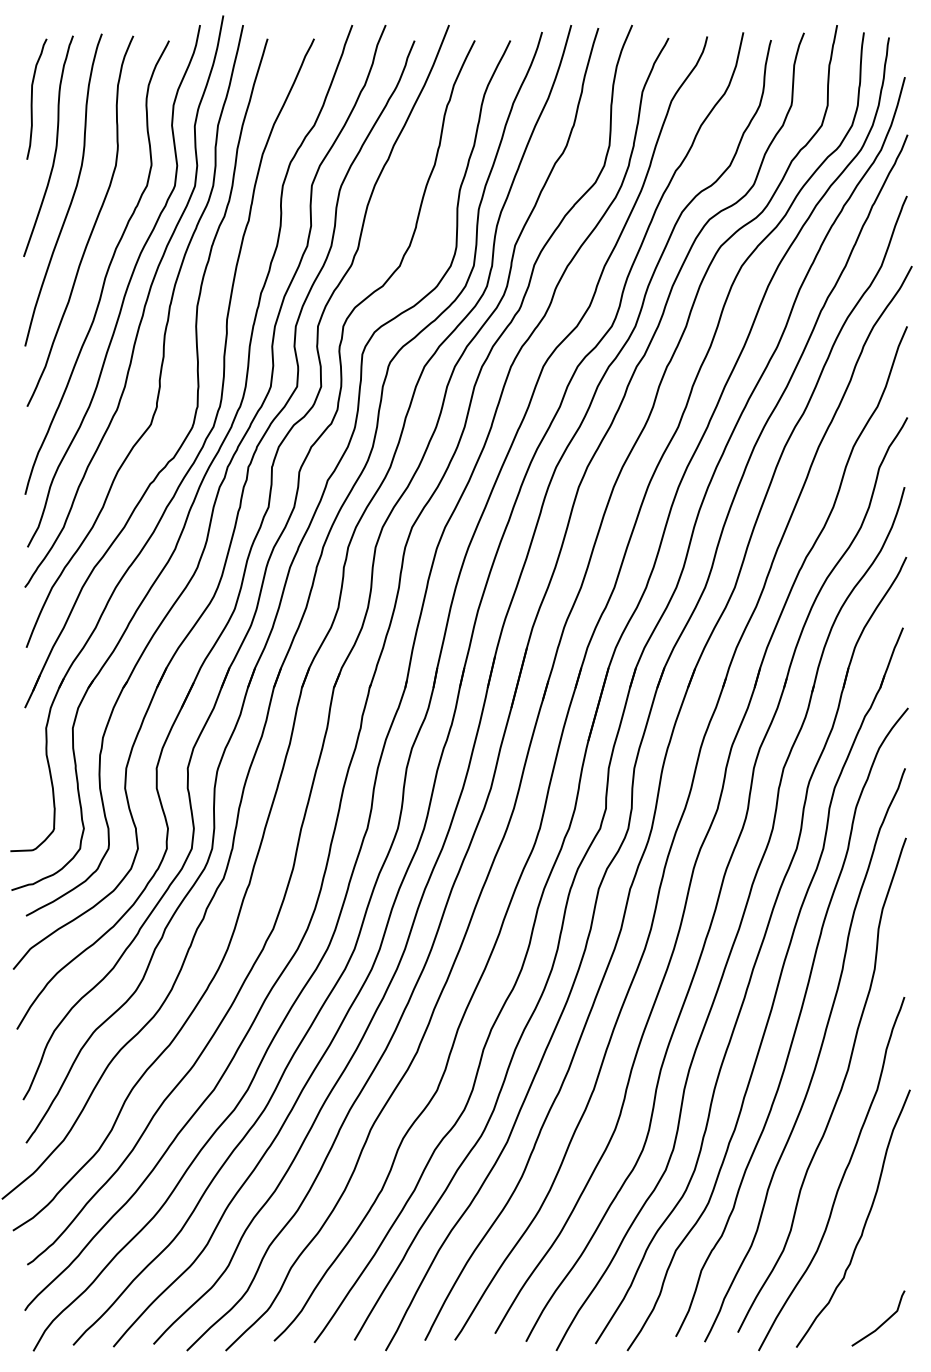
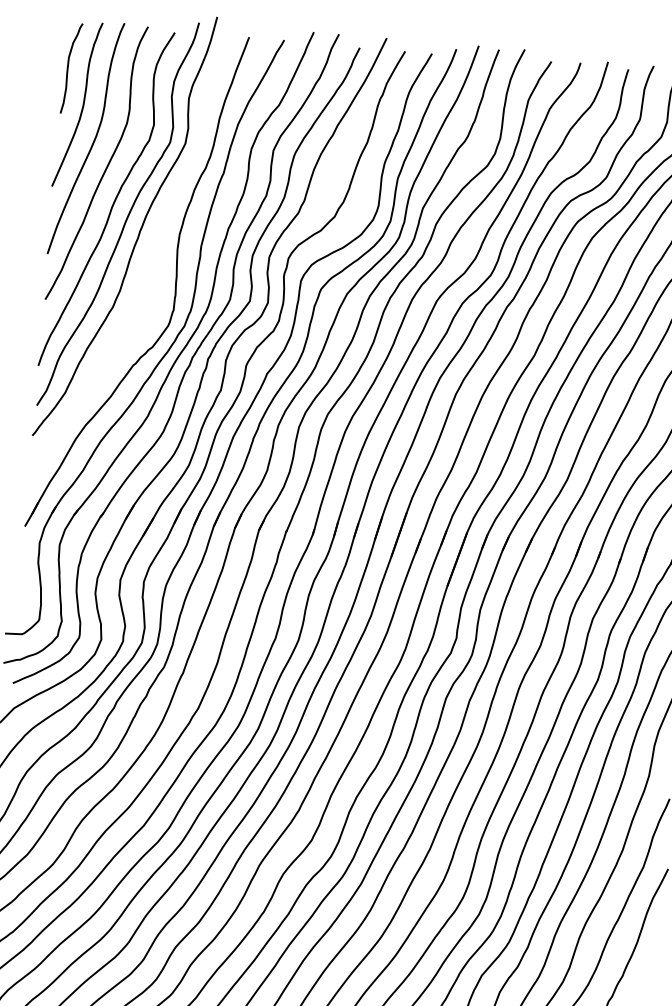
curve: (163, 336) -> (152, 255), removed

